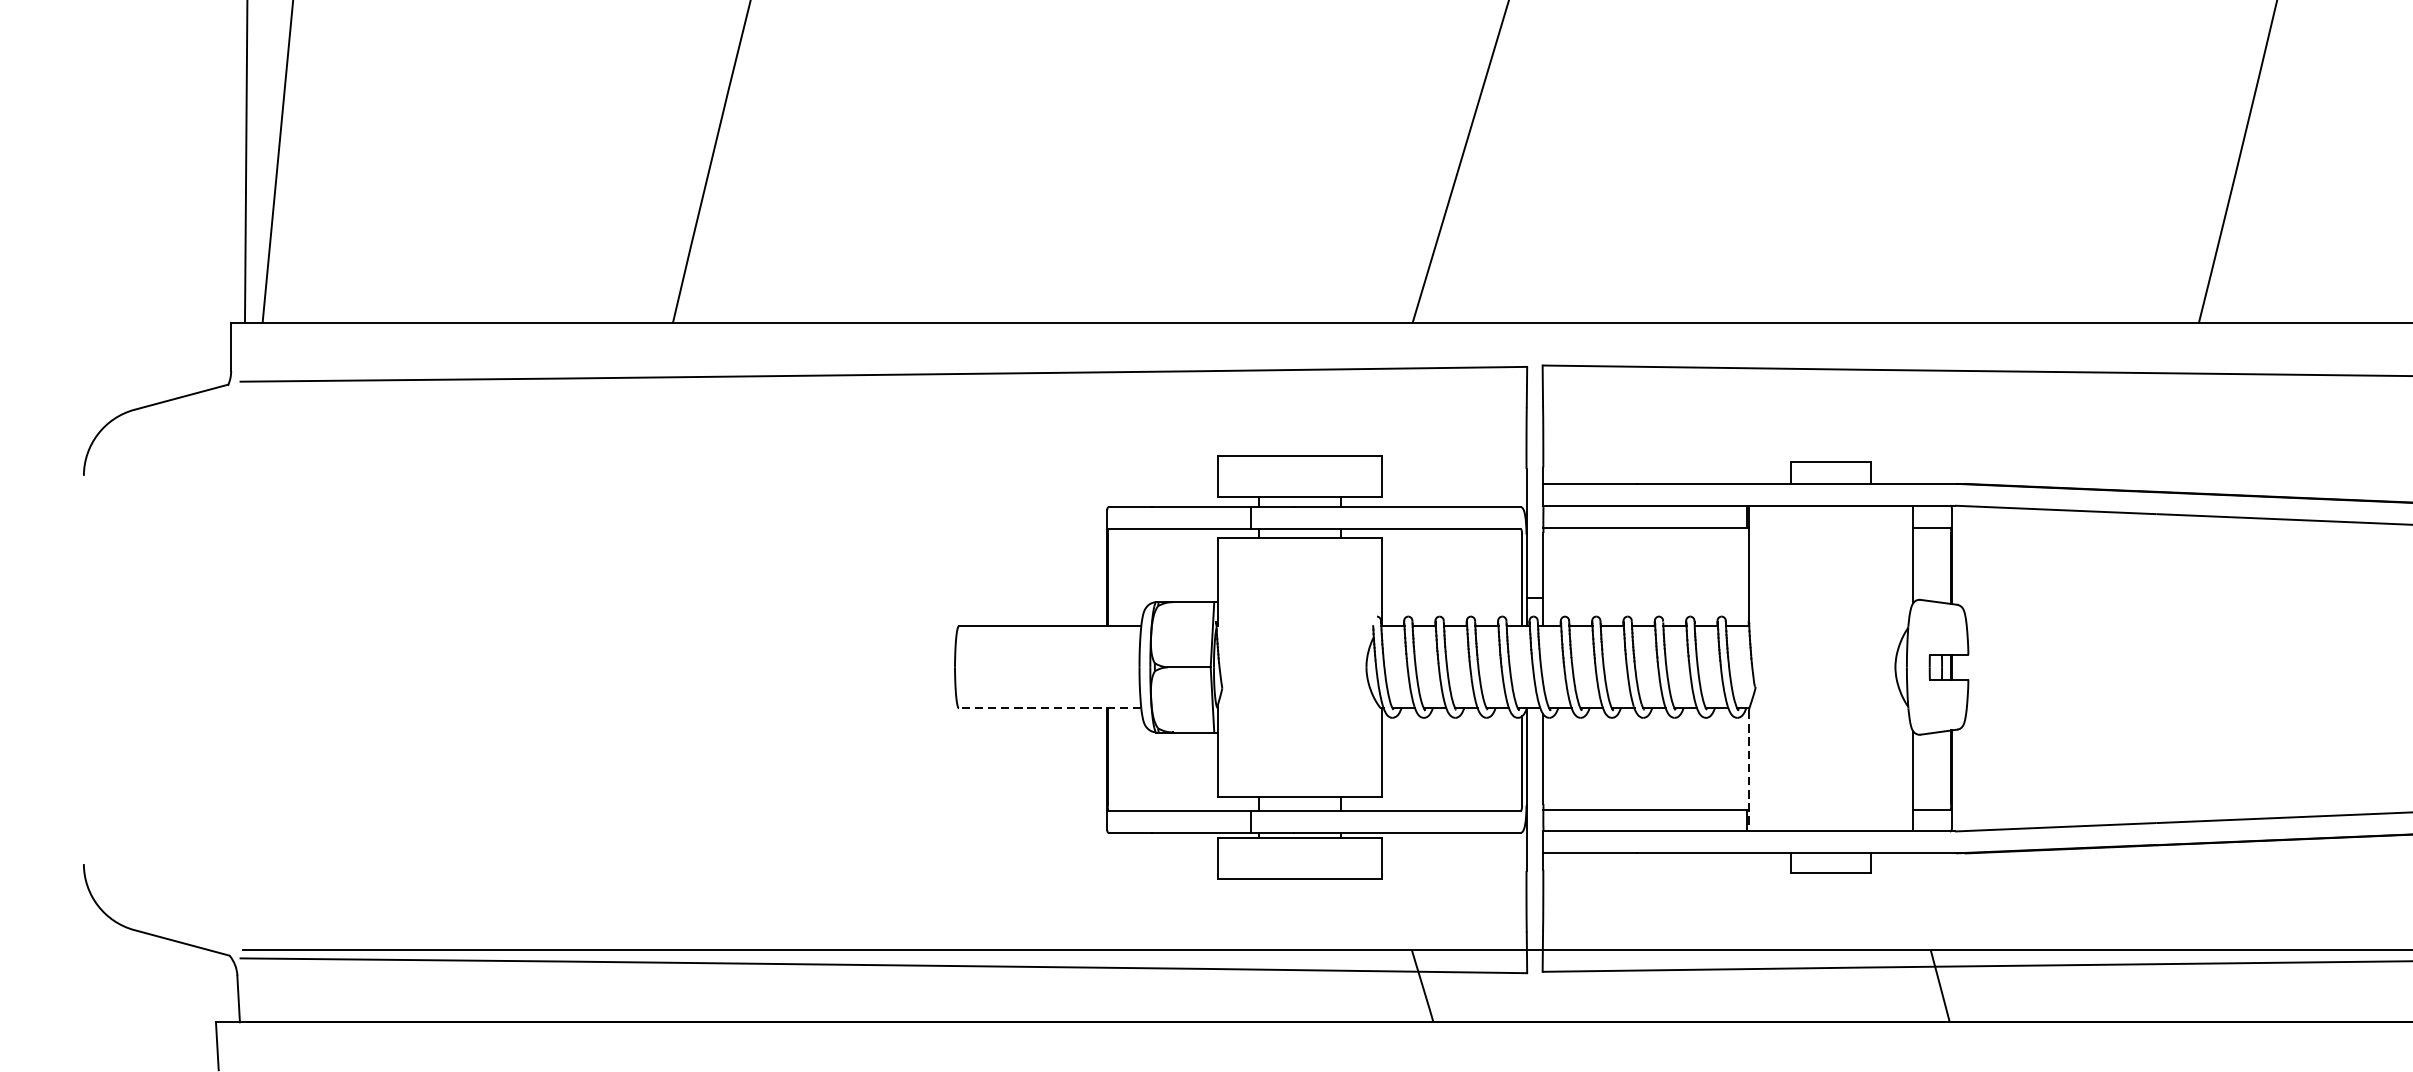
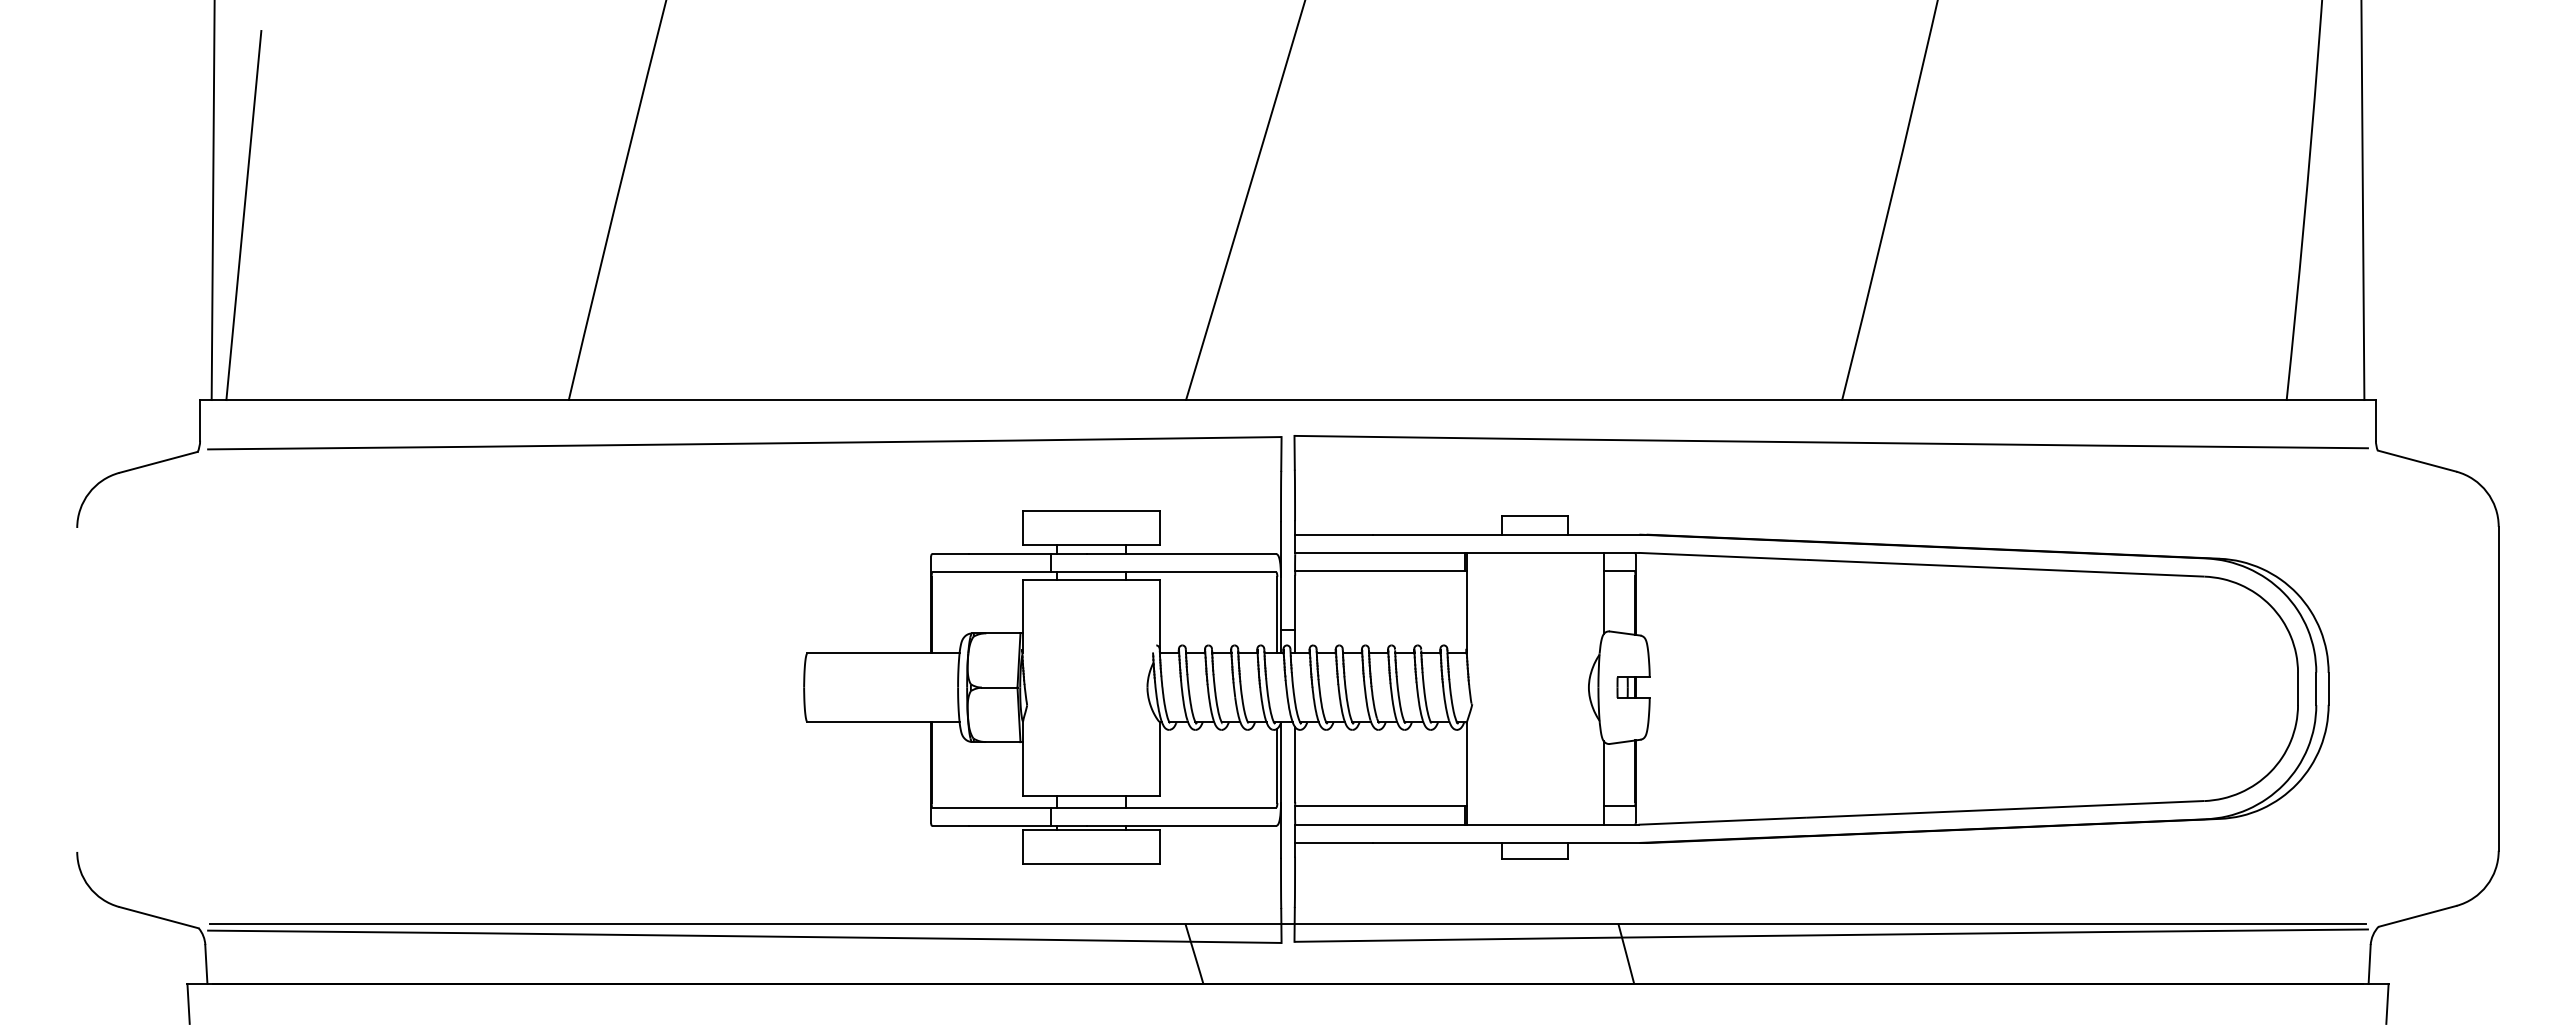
line: (1050, 707) -> (883, 721), dashed -> solid
line: (1748, 771) -> (1466, 774), dashed -> solid

